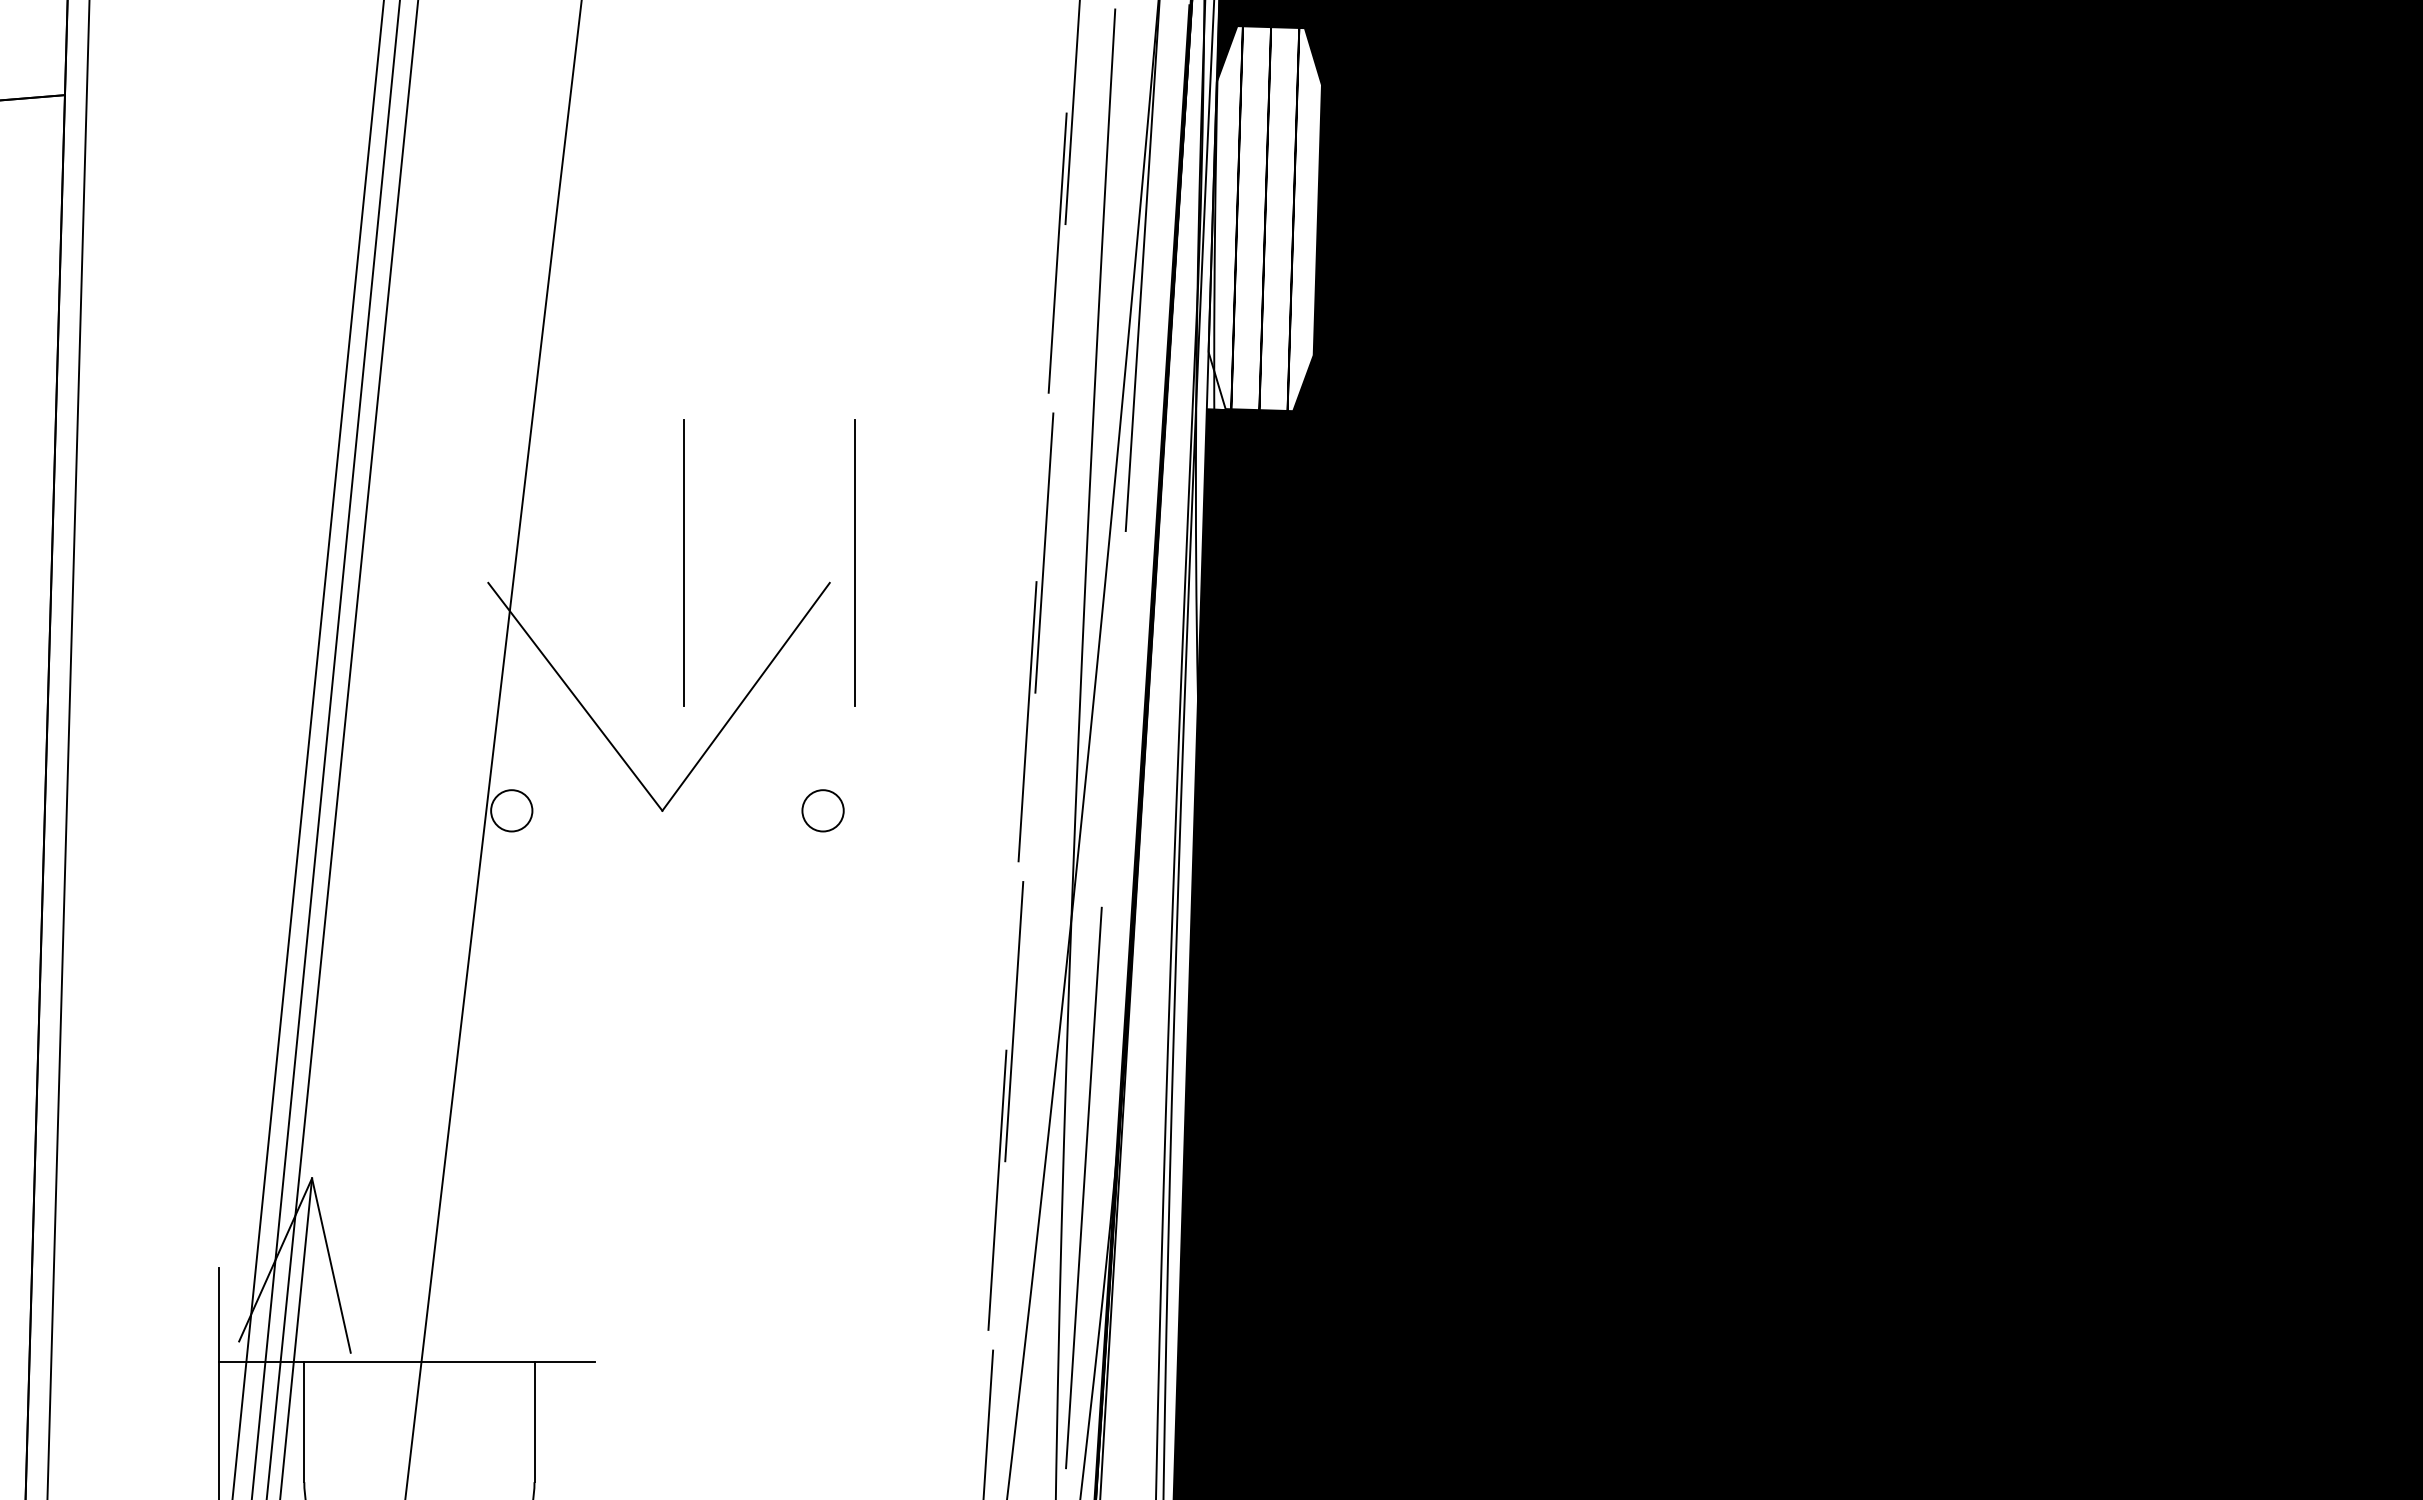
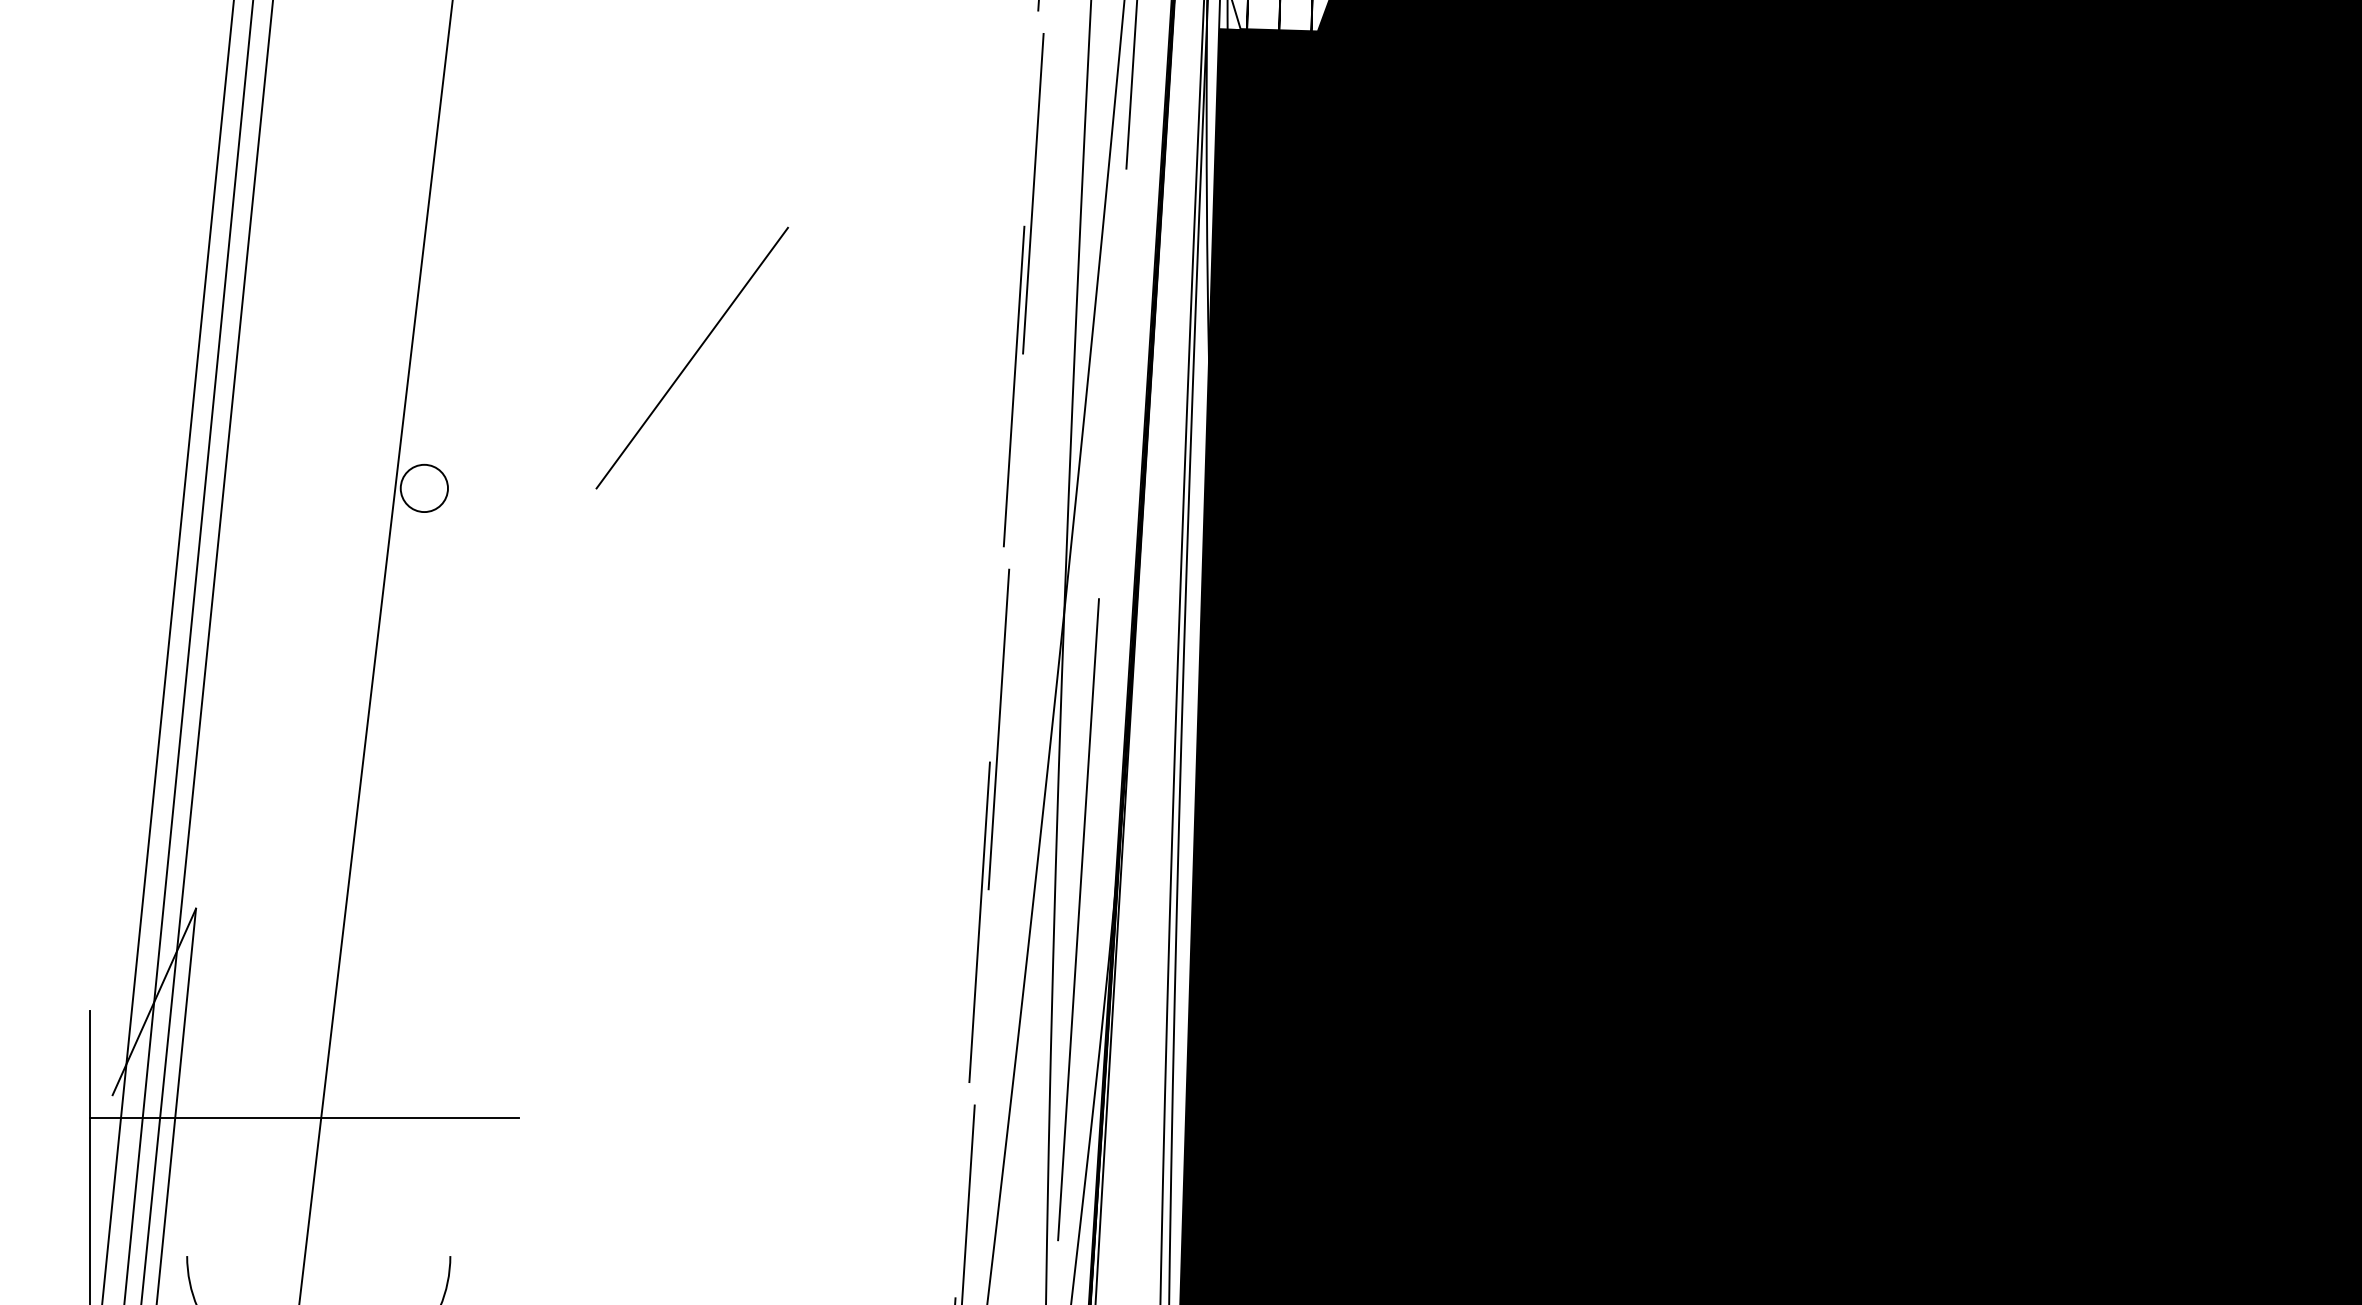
line: (684, 563) -> (621, 205), removed
line: (855, 563) -> (817, 205), removed
line: (575, 696) -> (497, 357), removed
circle: (822, 810) -> (779, 488), removed
line: (331, 1265) -> (218, 1008), removed
line: (304, 1421) -> (187, 1186), removed
line: (534, 1421) -> (450, 1186), removed

